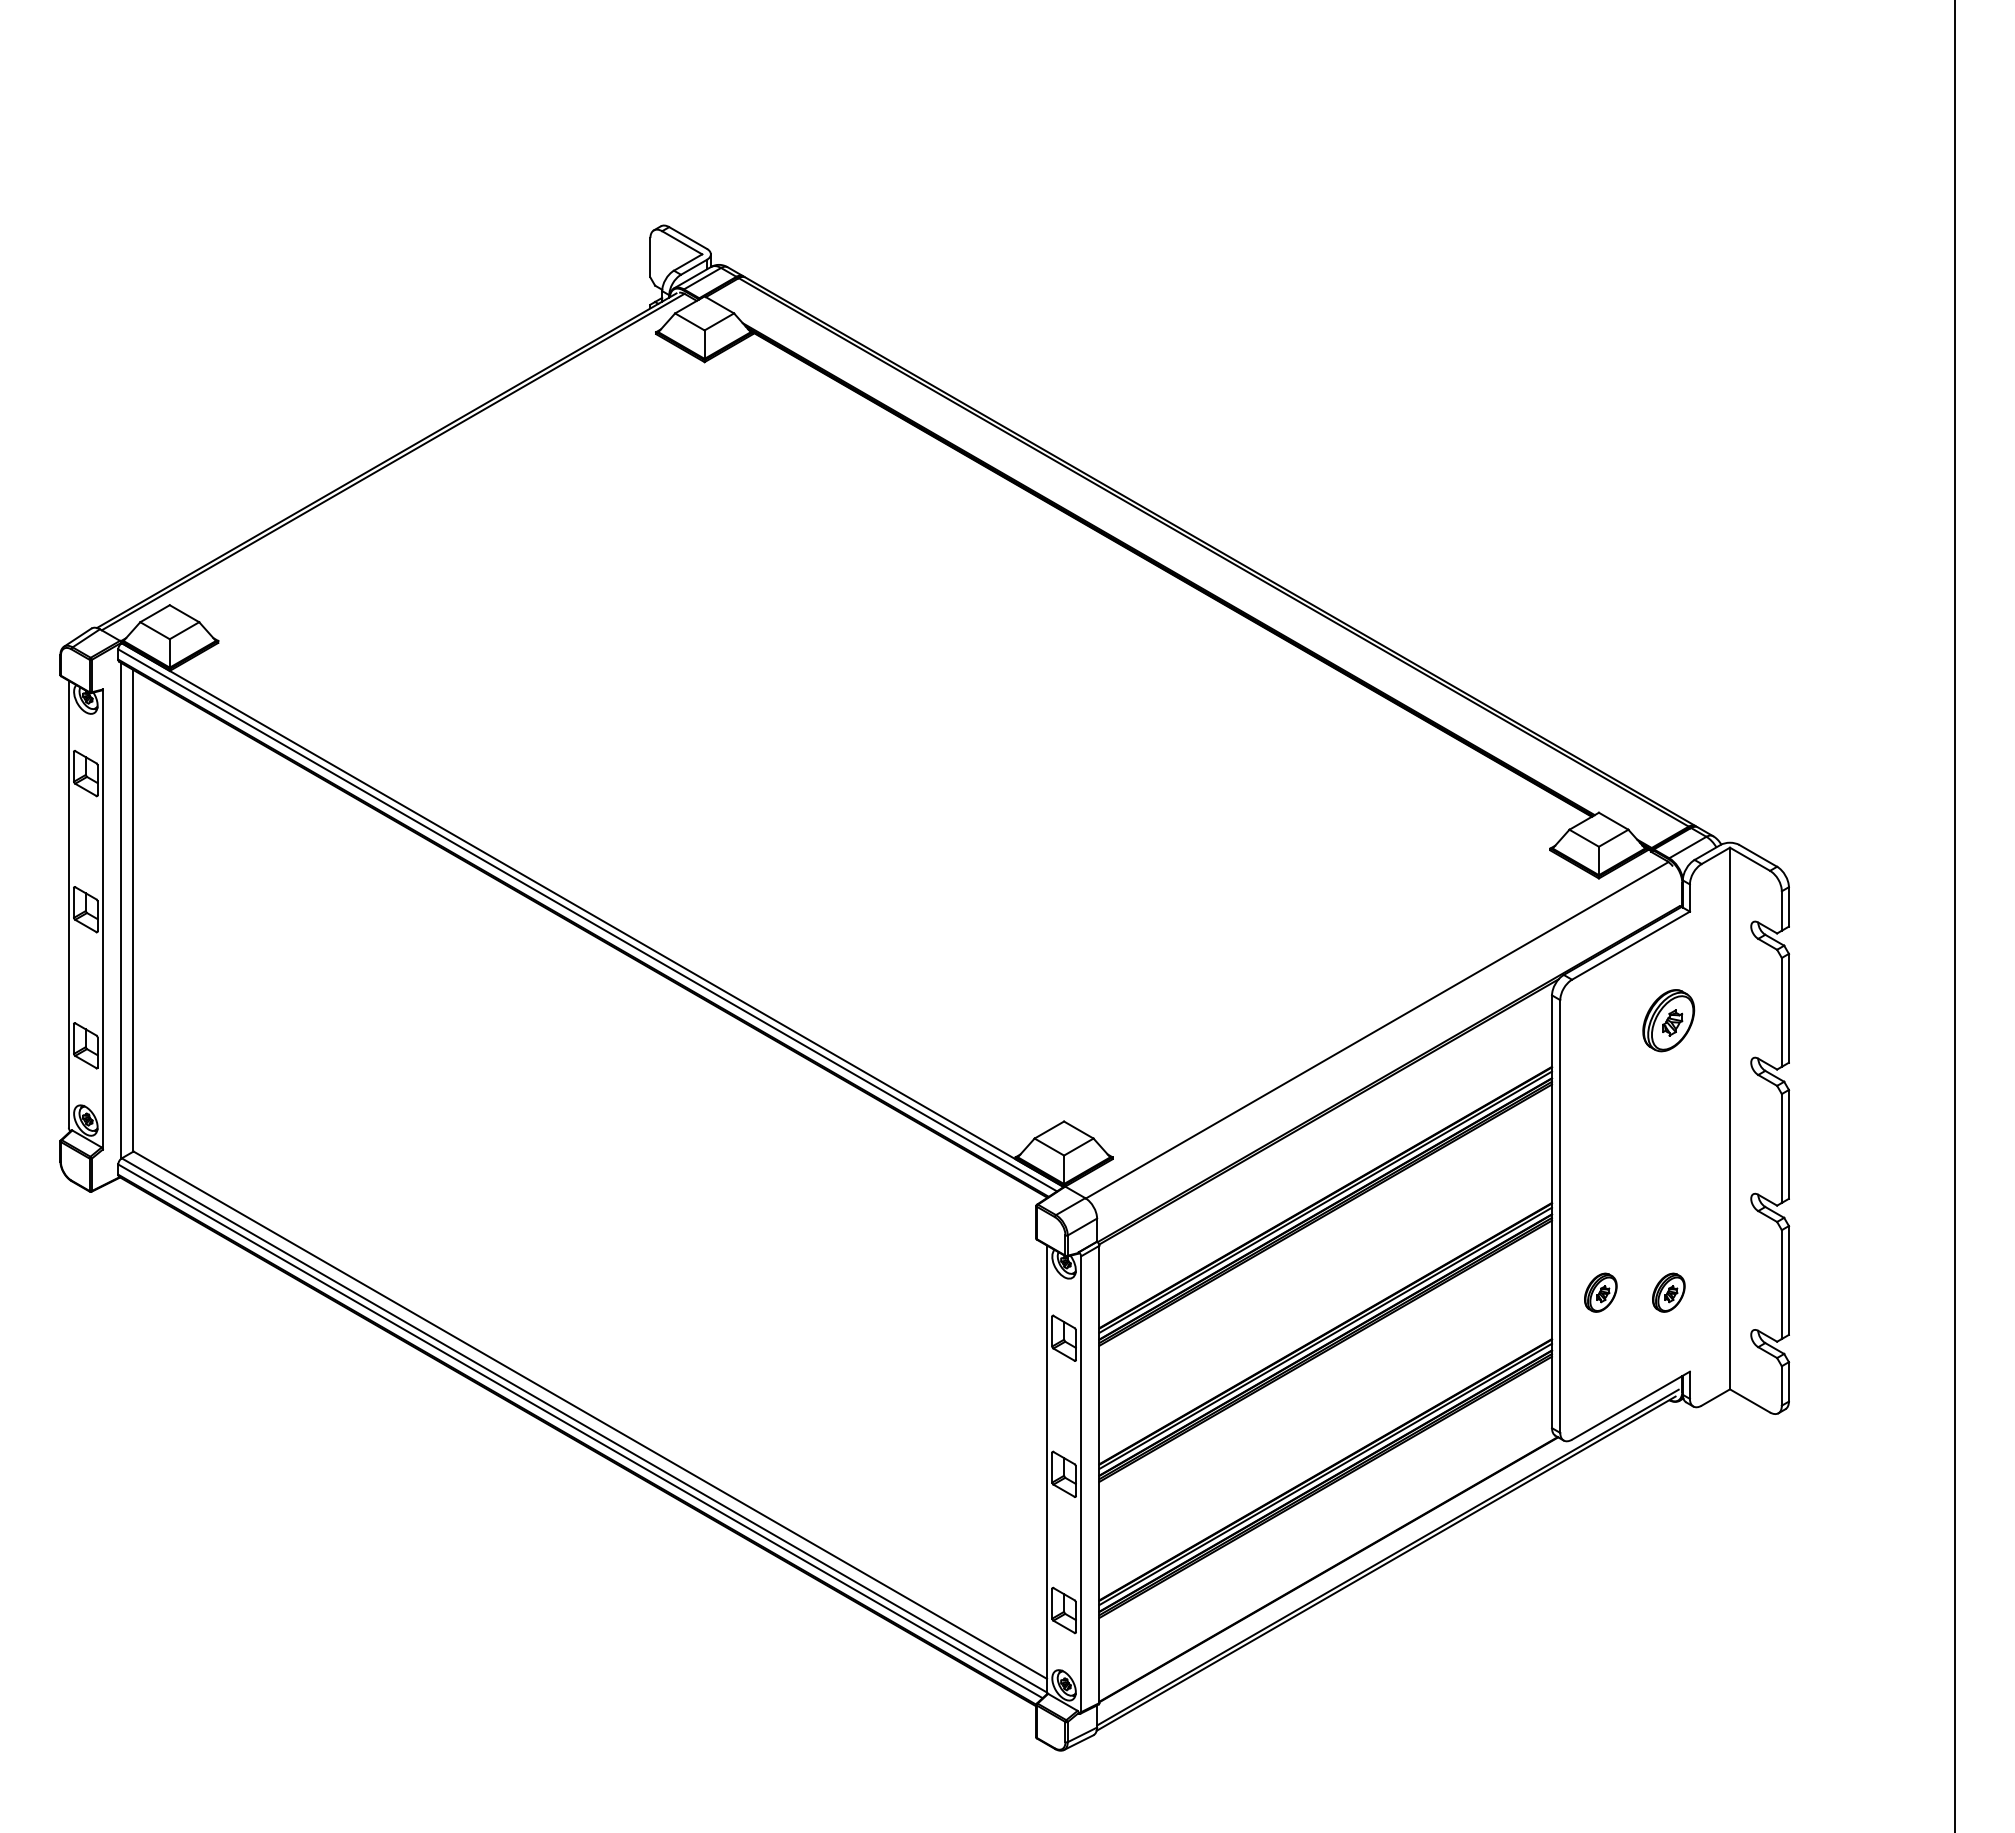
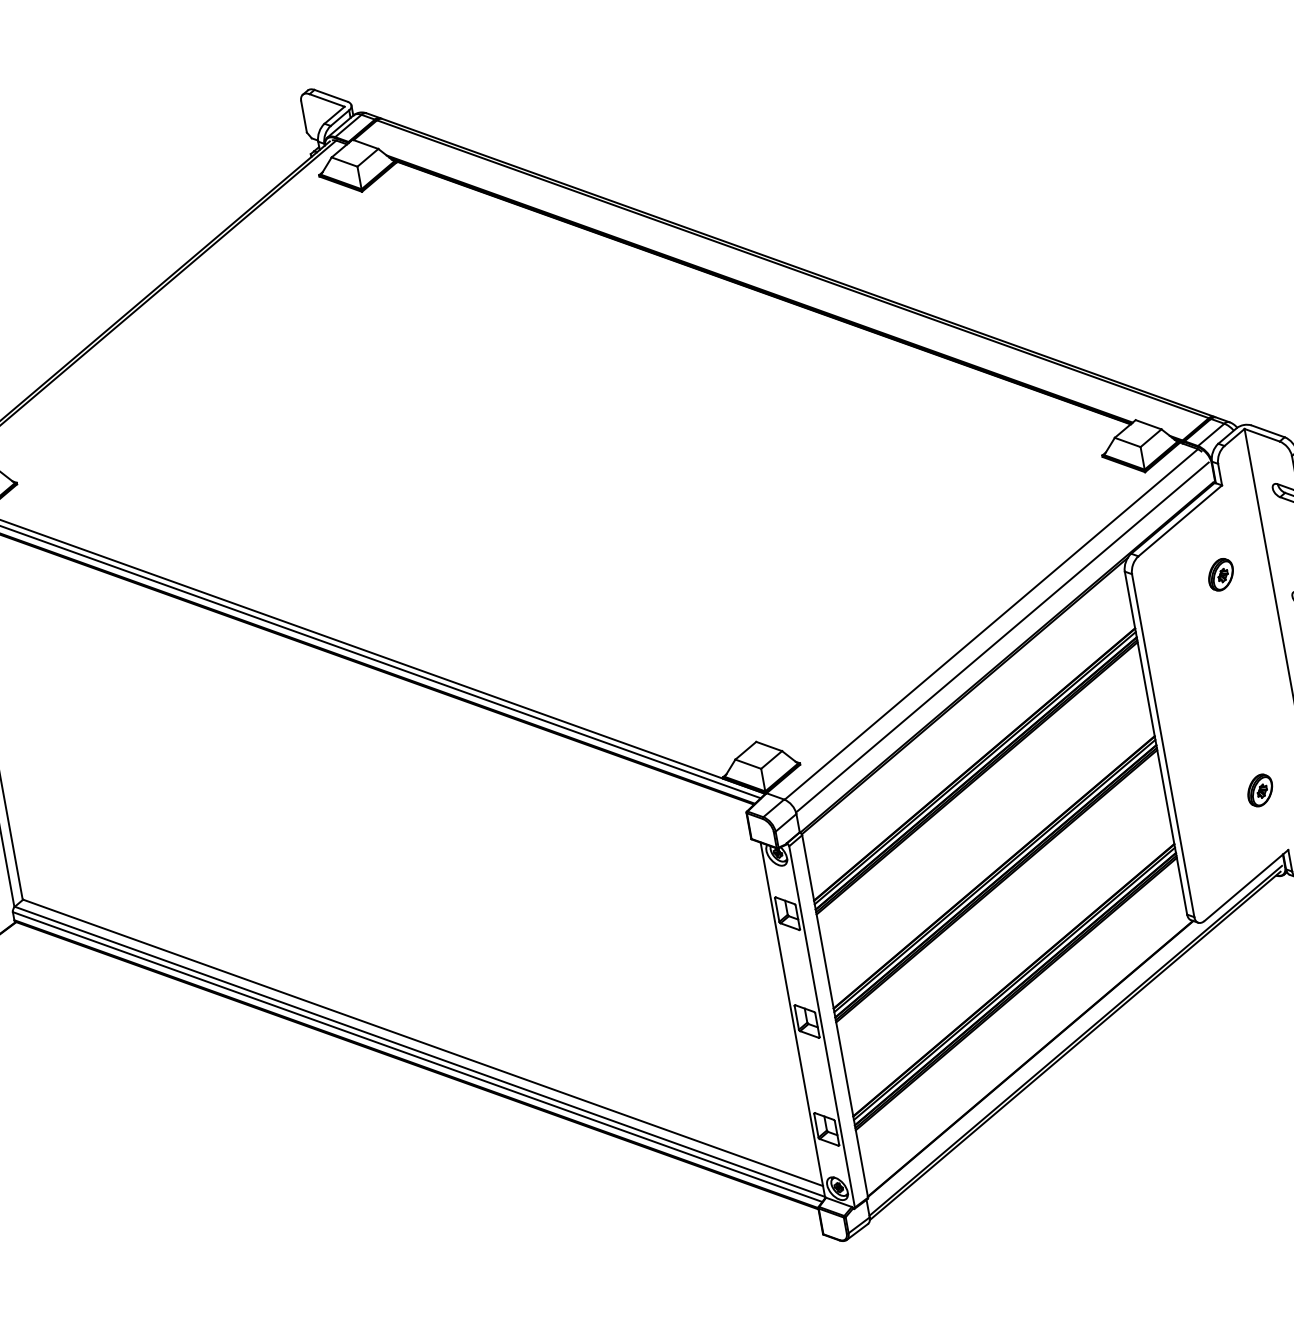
part: (1668, 1020) -> (1220, 574), size x0.62
line: (1387, 1048) -> (1002, 637), added
part: (1600, 1292) -> (1206, 800), removed

